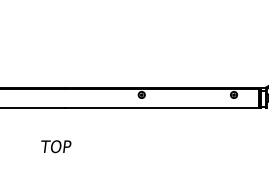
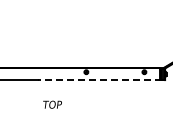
line: (162, 108) -> (99, 80), solid -> dashed
text: (56, 146) -> (52, 104), moved

